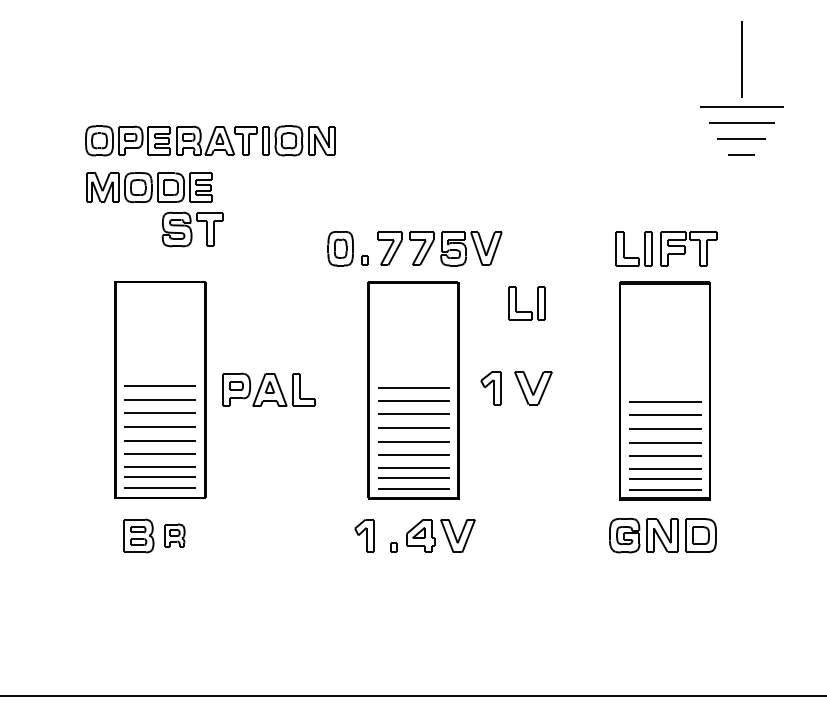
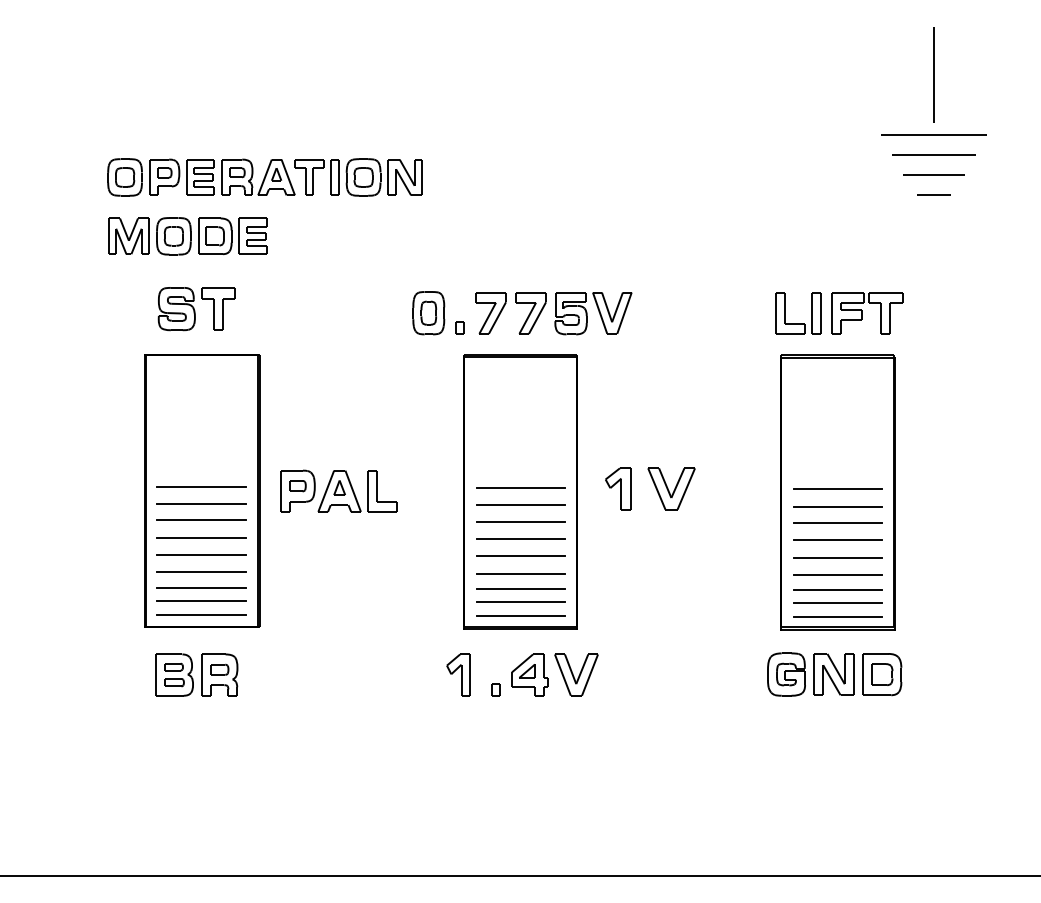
part: (192, 229) -> (196, 309), moved
part: (527, 311) -> (663, 392), removed
line: (665, 388) -> (837, 489), added
part: (174, 535) -> (219, 674), size x1.43

